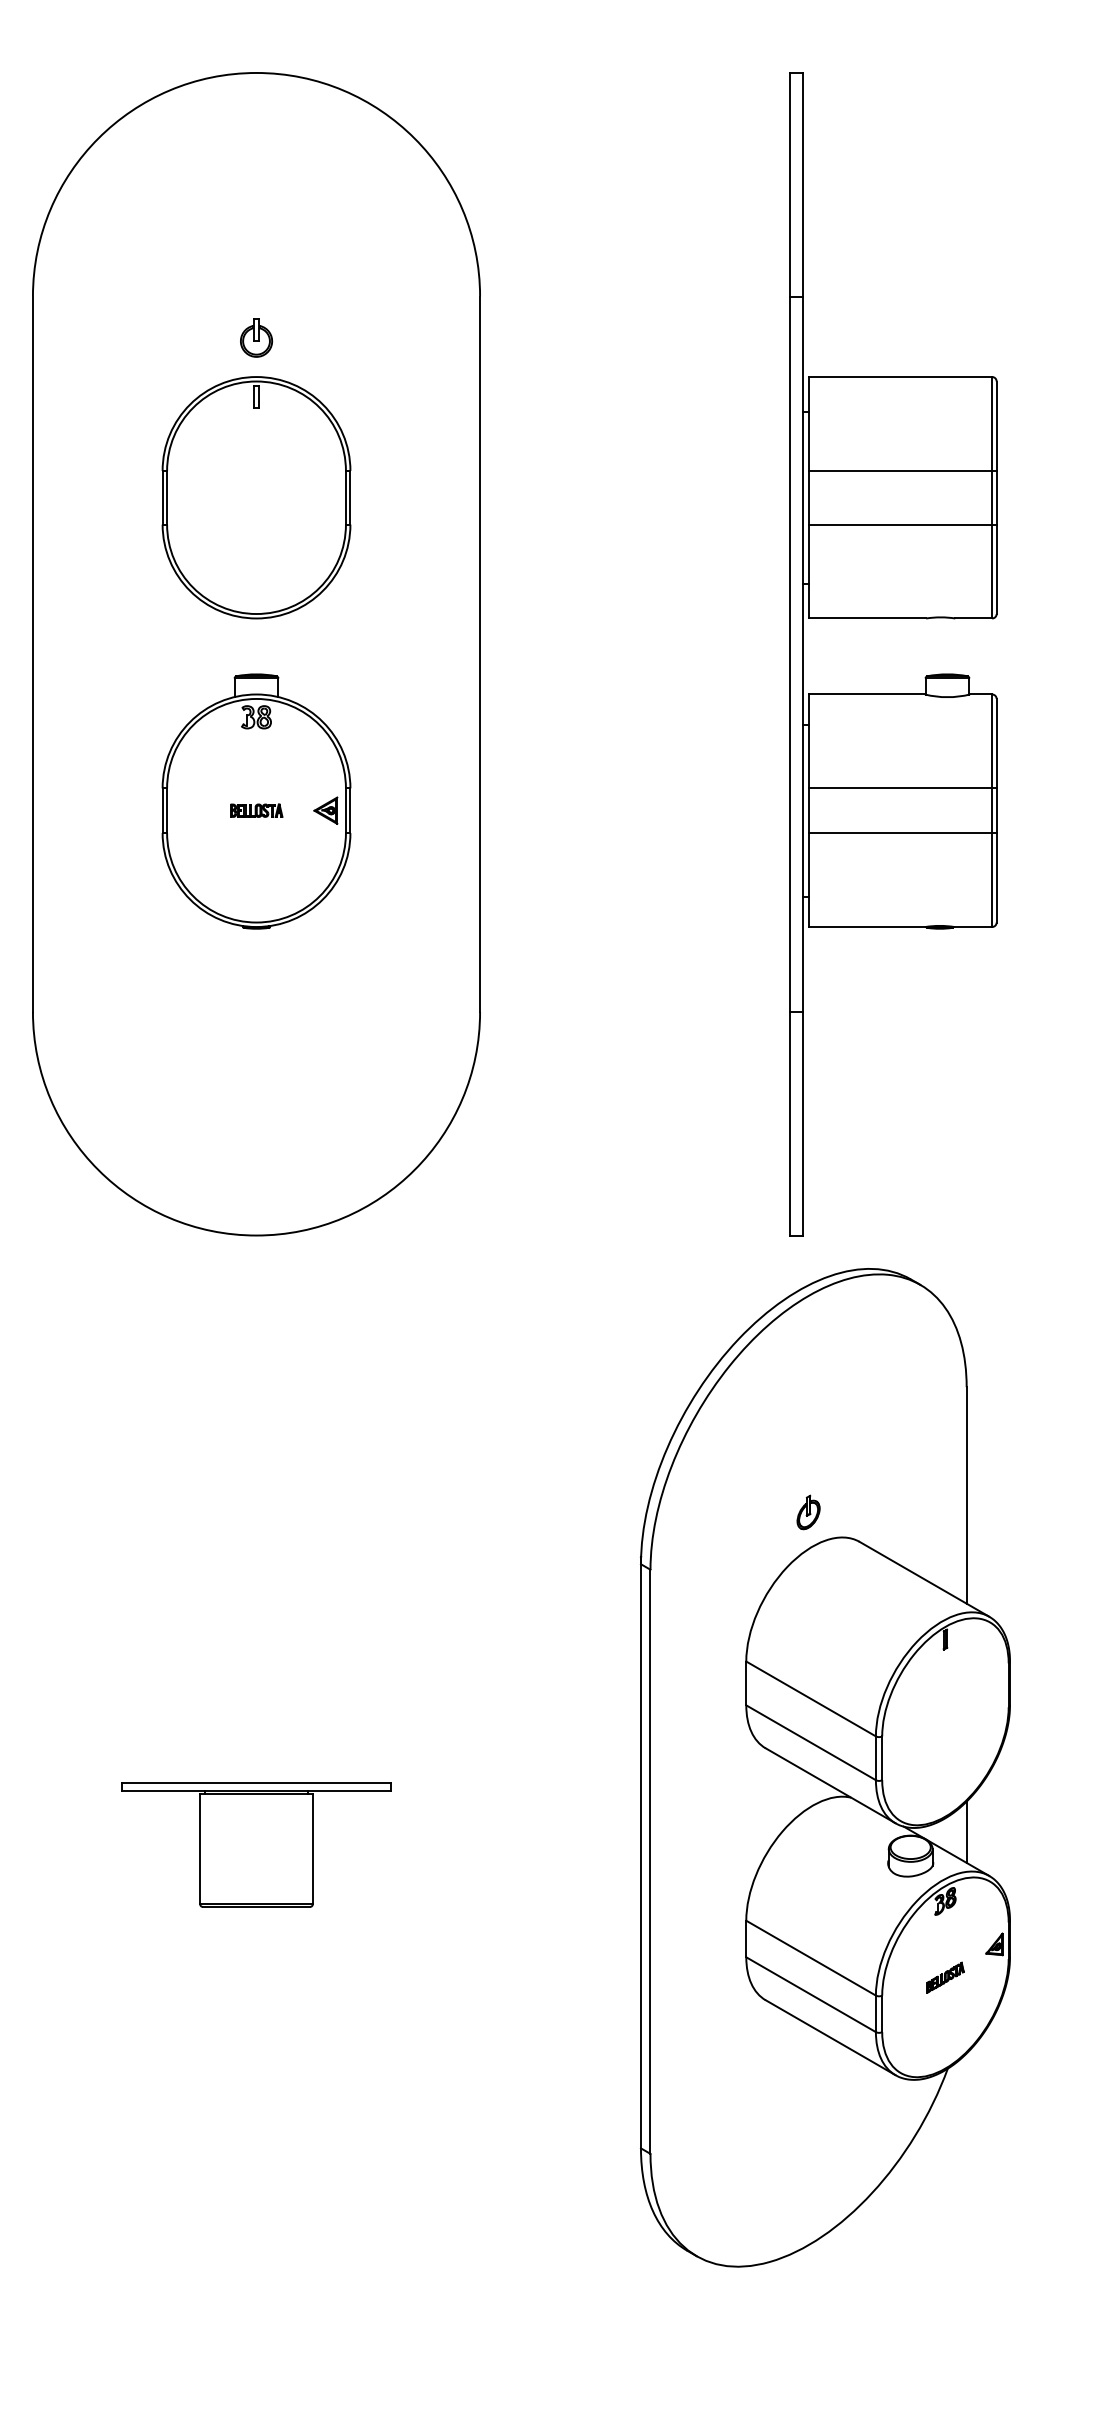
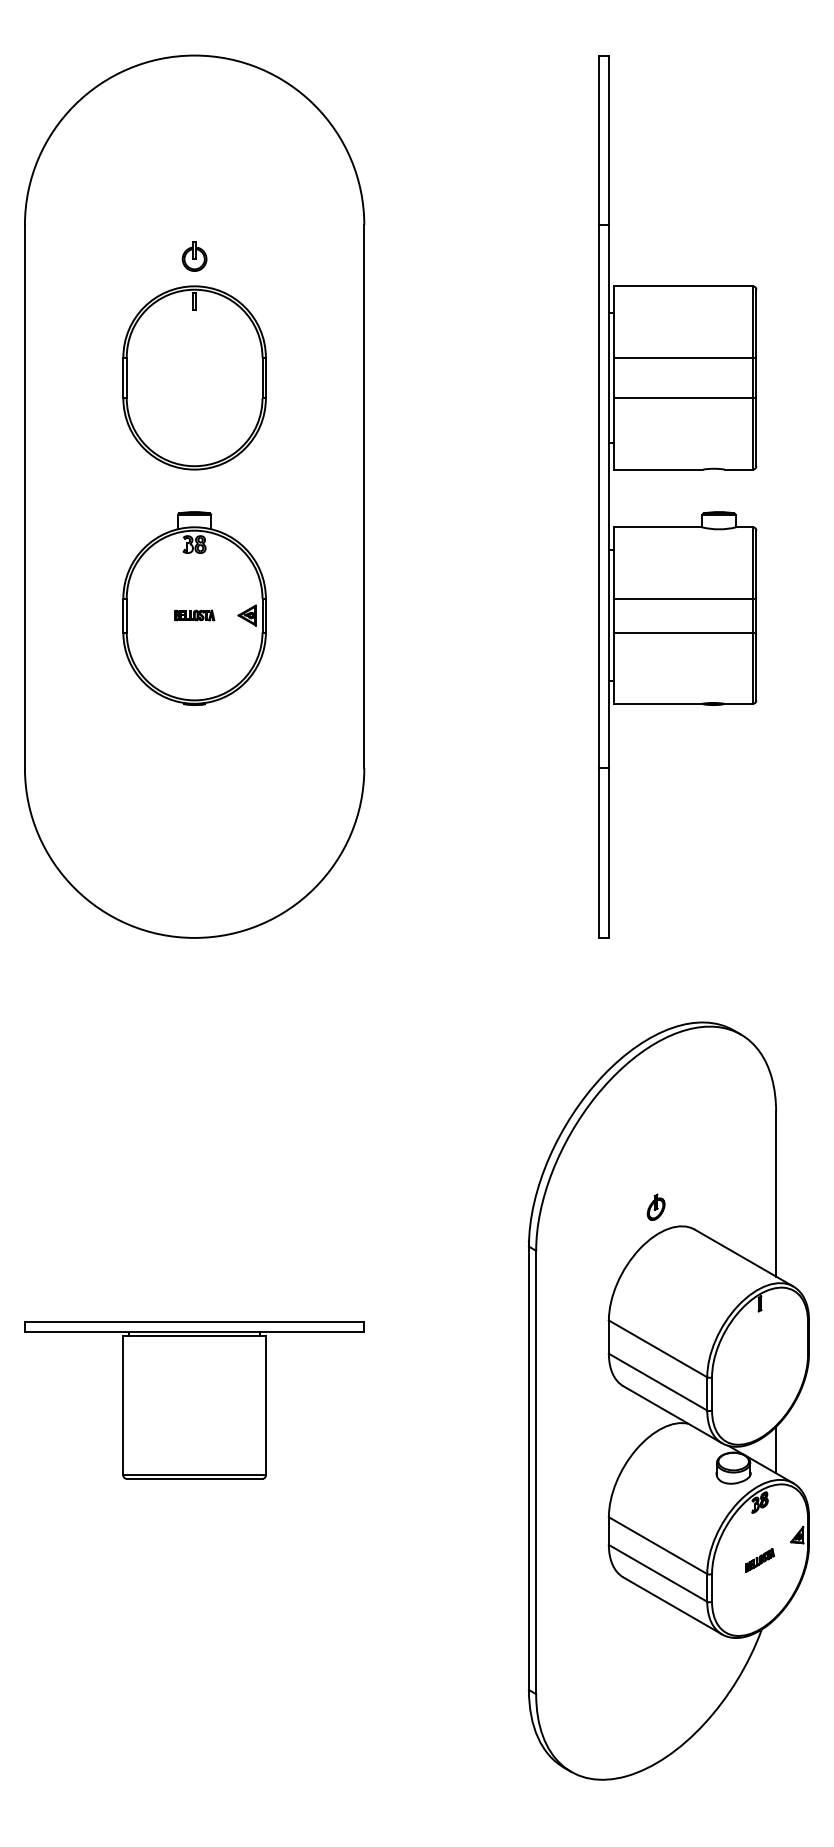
part: (825, 1767) -> (668, 1400), moved
part: (256, 1844) -> (194, 1400), size x1.67

